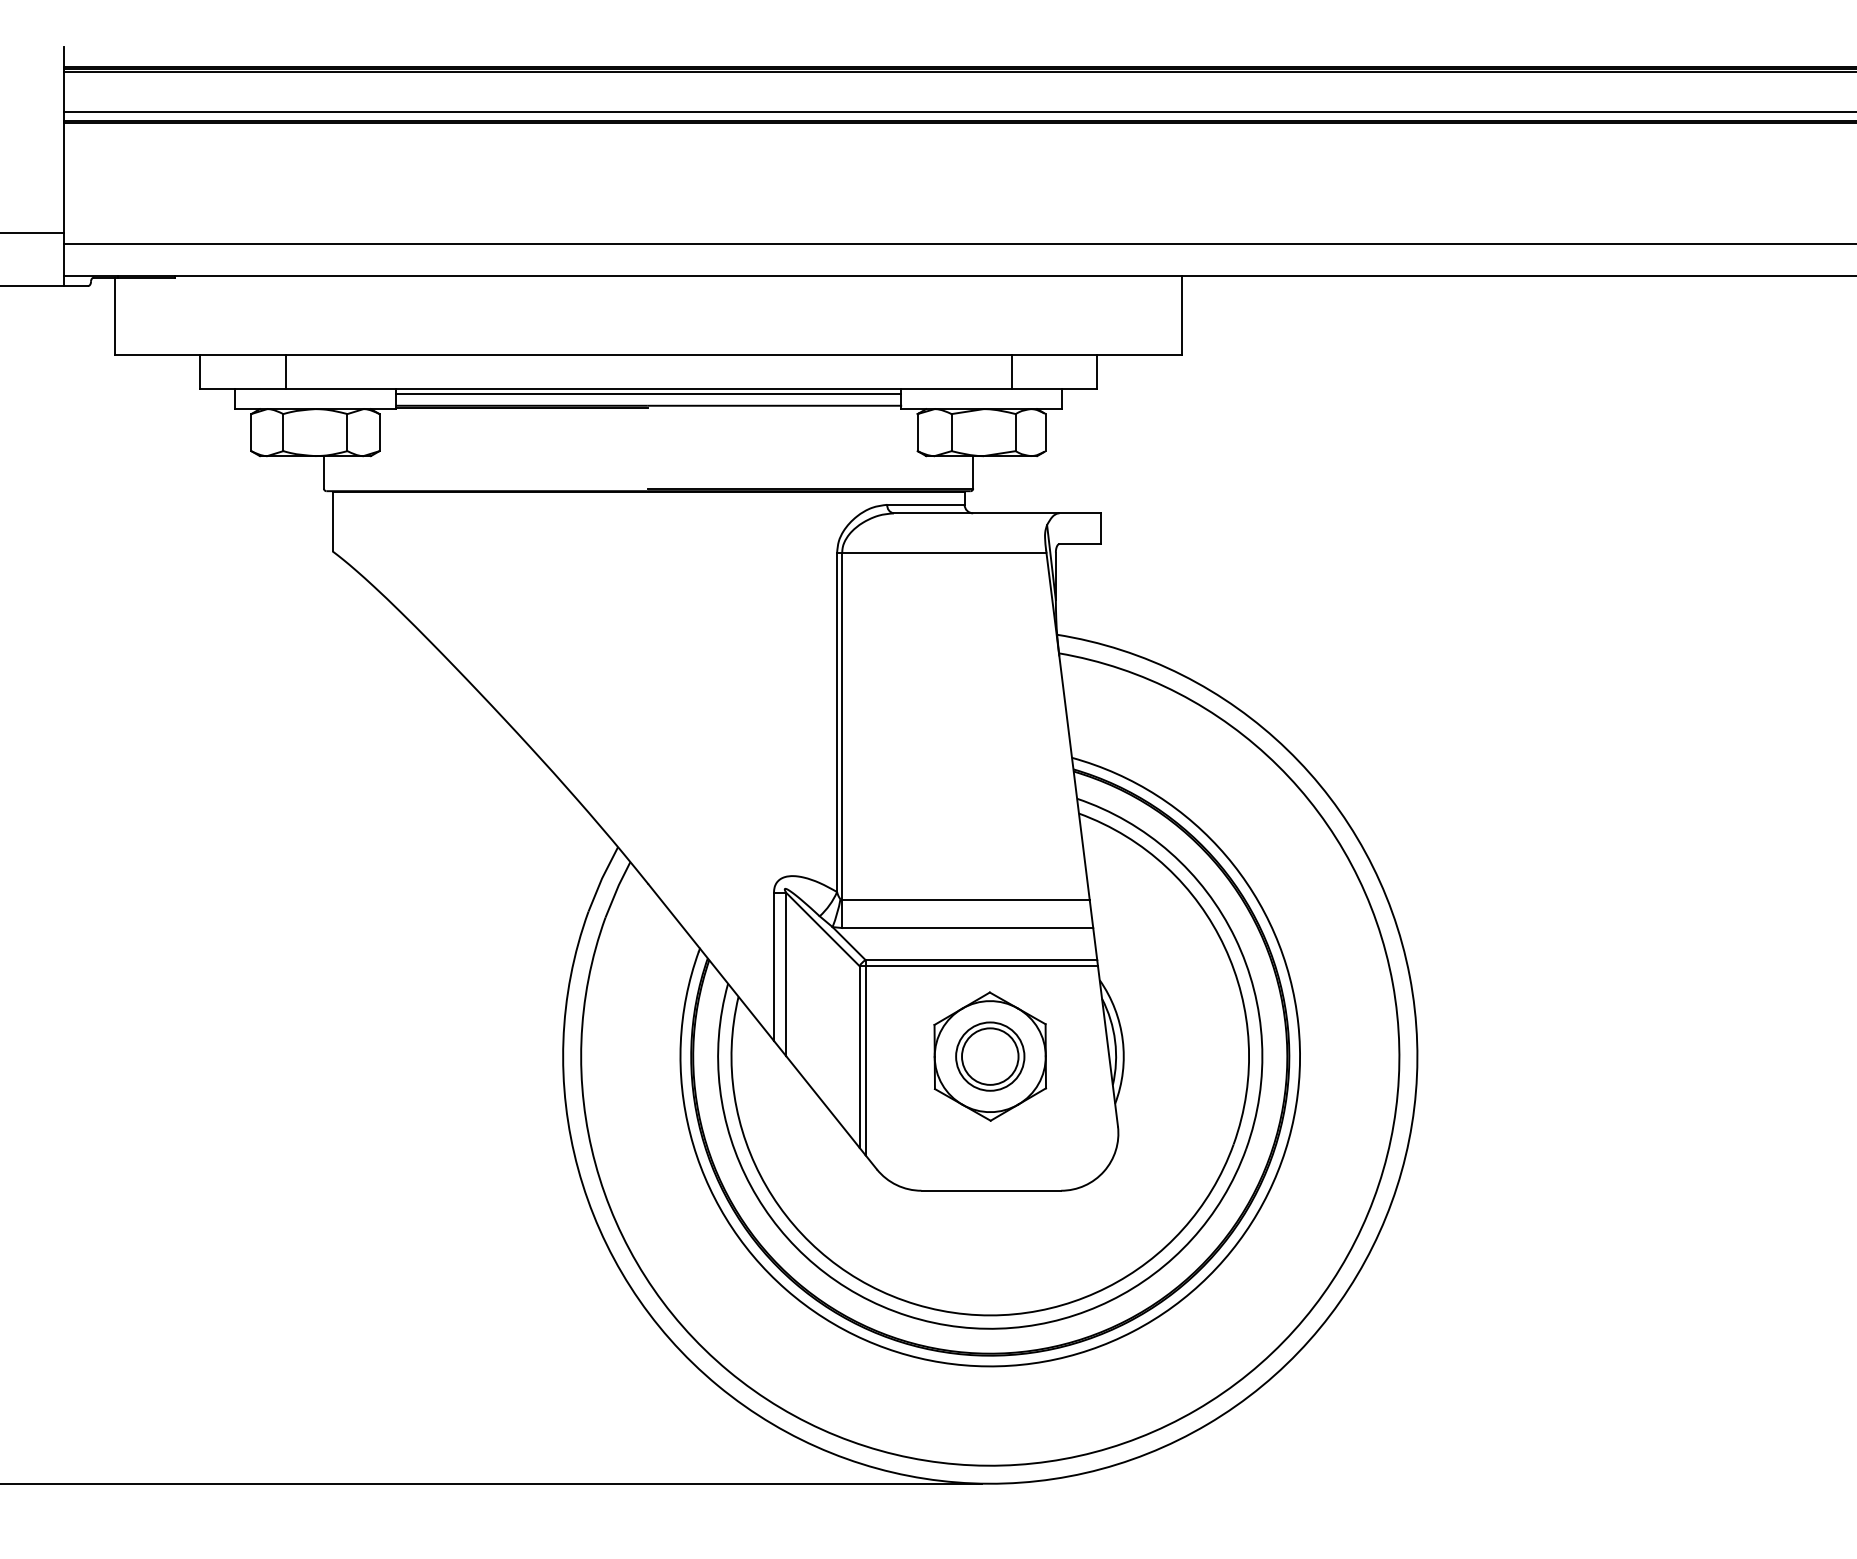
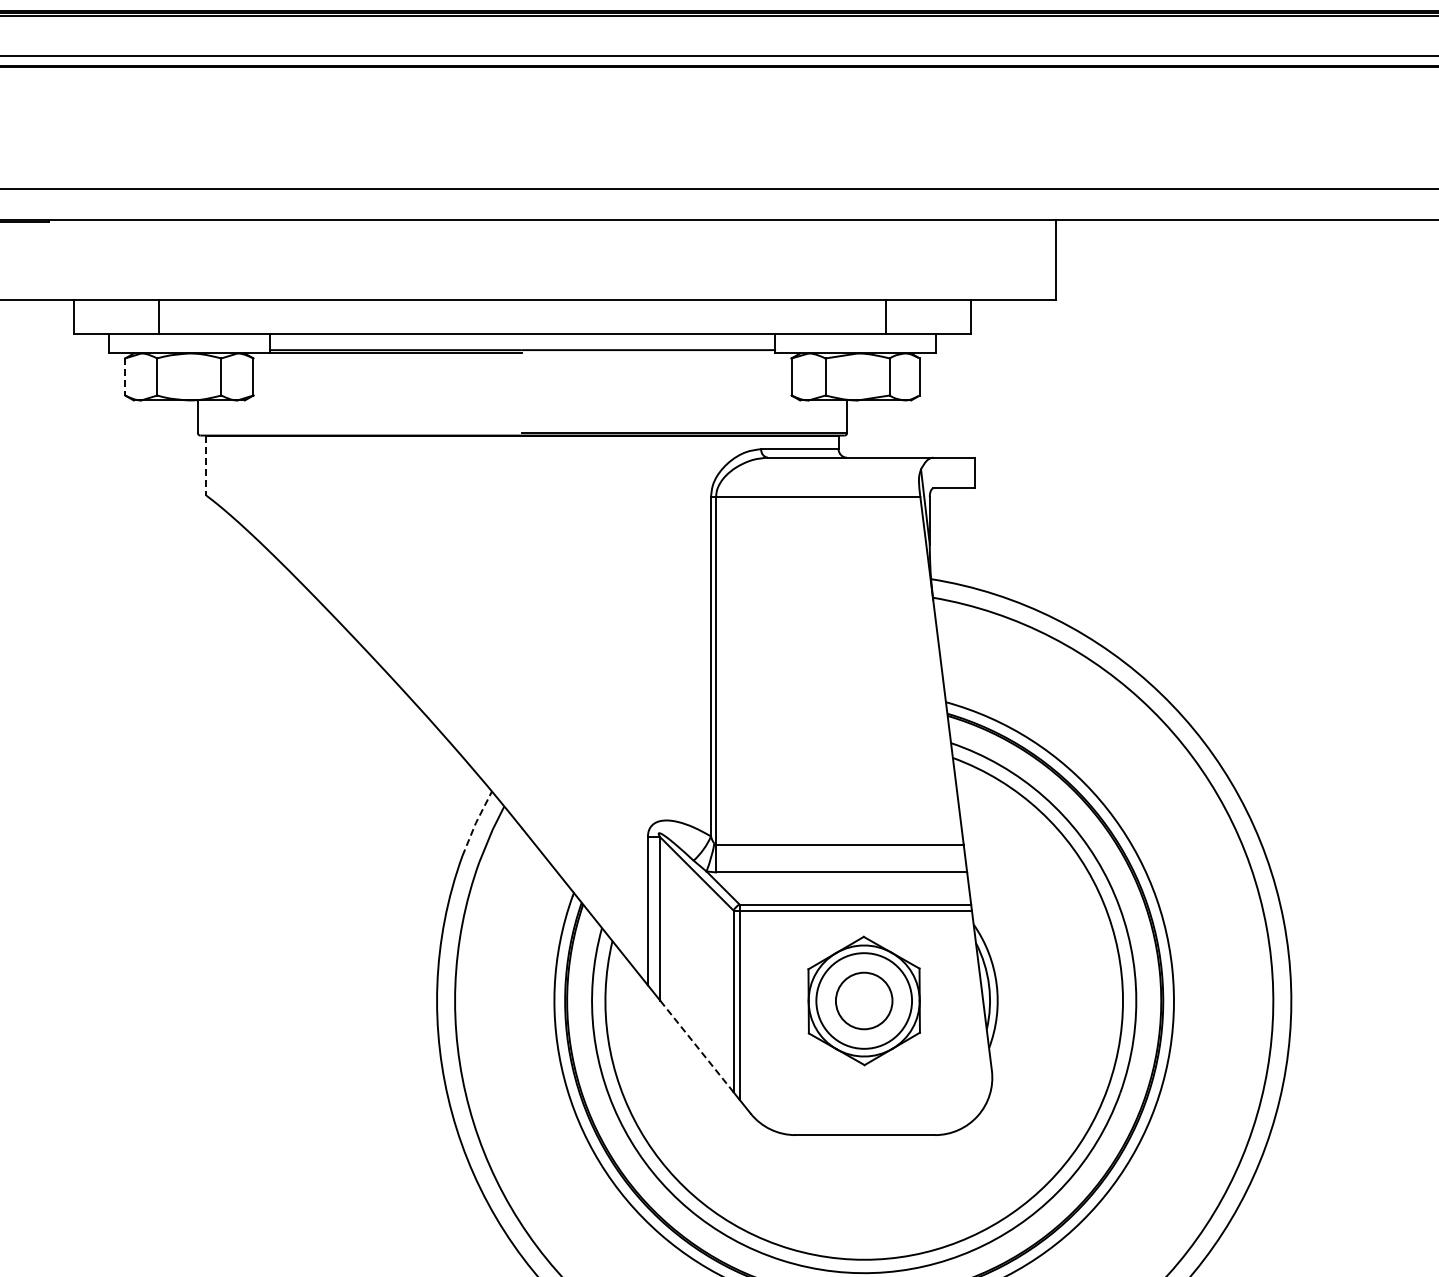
line: (648, 394) -> (522, 338), removed
line: (251, 432) -> (125, 376), solid -> dashed
line: (332, 521) -> (206, 465), solid -> dashed
line: (602, 878) -> (476, 822), solid -> dashed
circle: (990, 1056) -> (864, 1000), size x1.4
line: (822, 1102) -> (696, 1046), solid -> dashed

